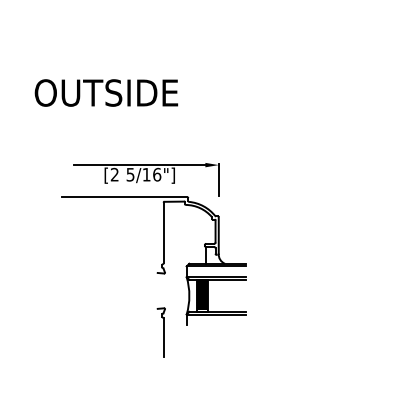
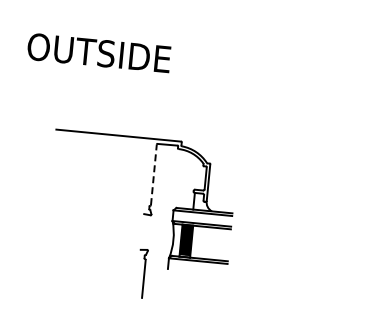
text: (106, 92) -> (99, 52), moved
part: (146, 179) -> (141, 119), removed
line: (163, 232) -> (153, 174), solid -> dashed

